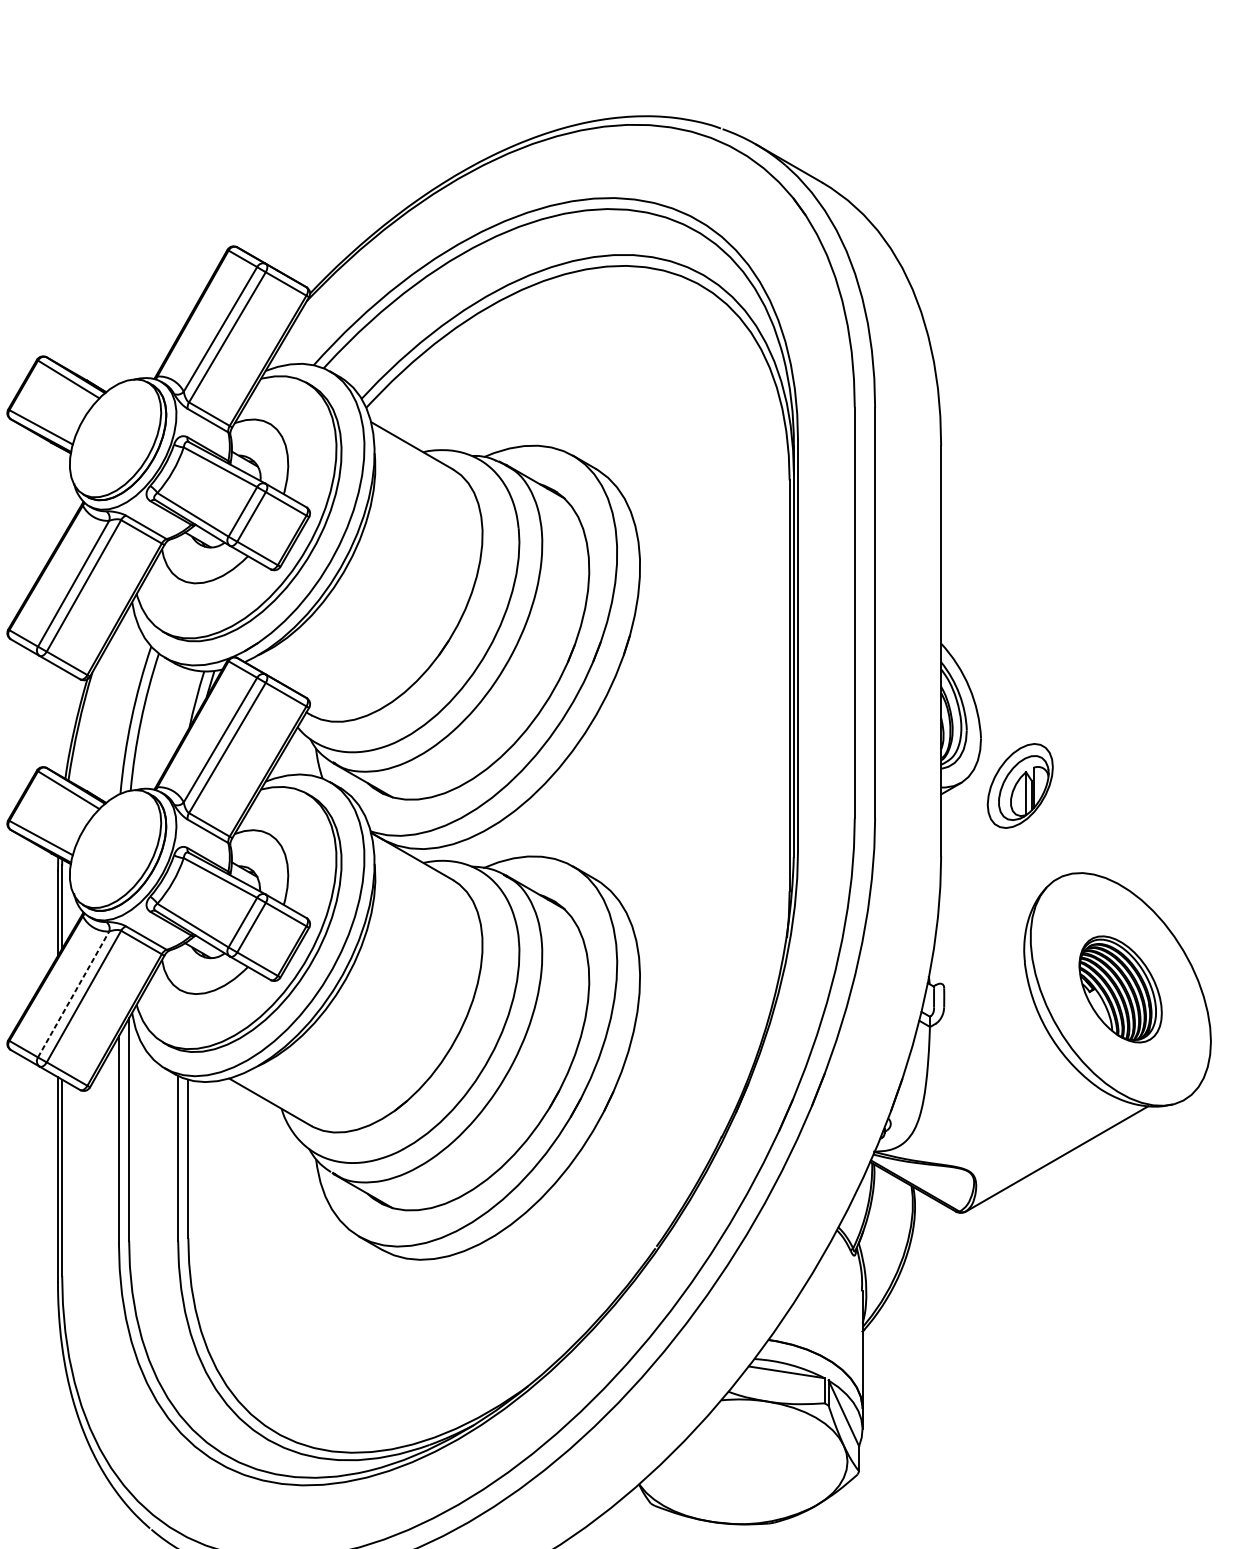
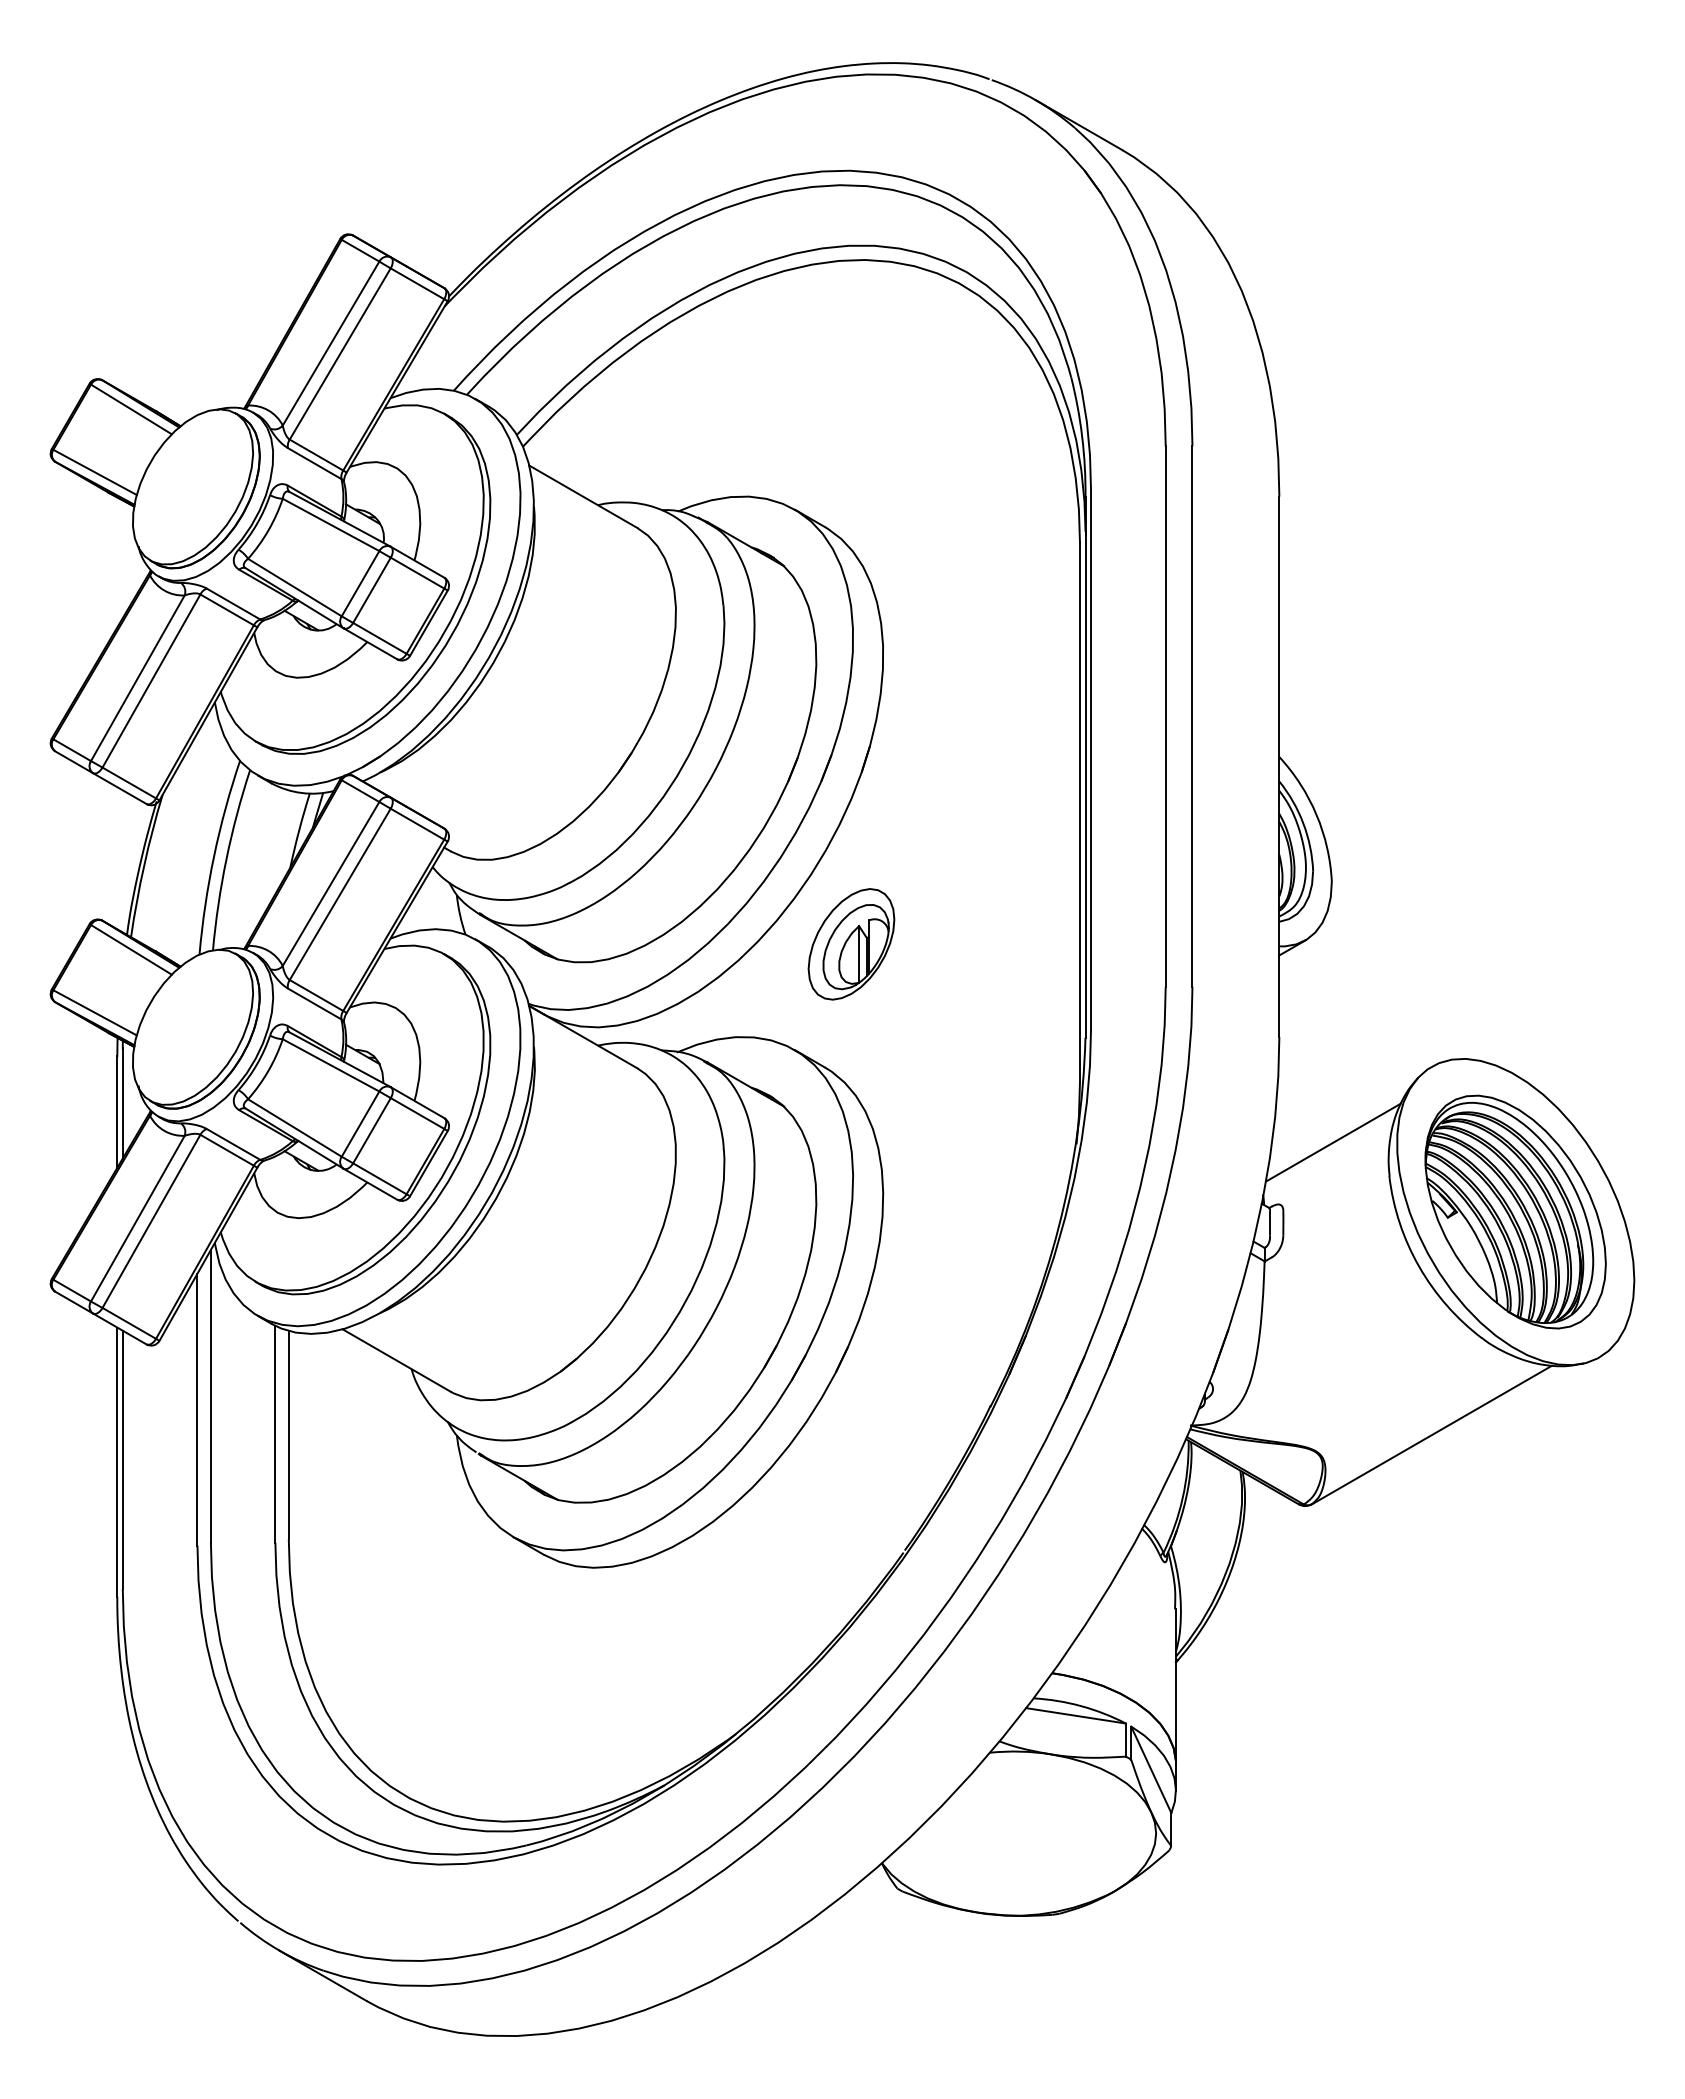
part: (1020, 786) -> (851, 944), moved
line: (982, 936) -> (1333, 1142), added
part: (1120, 989) -> (1515, 1211), size x1.67
line: (74, 994) -> (138, 1218), dashed -> solid

